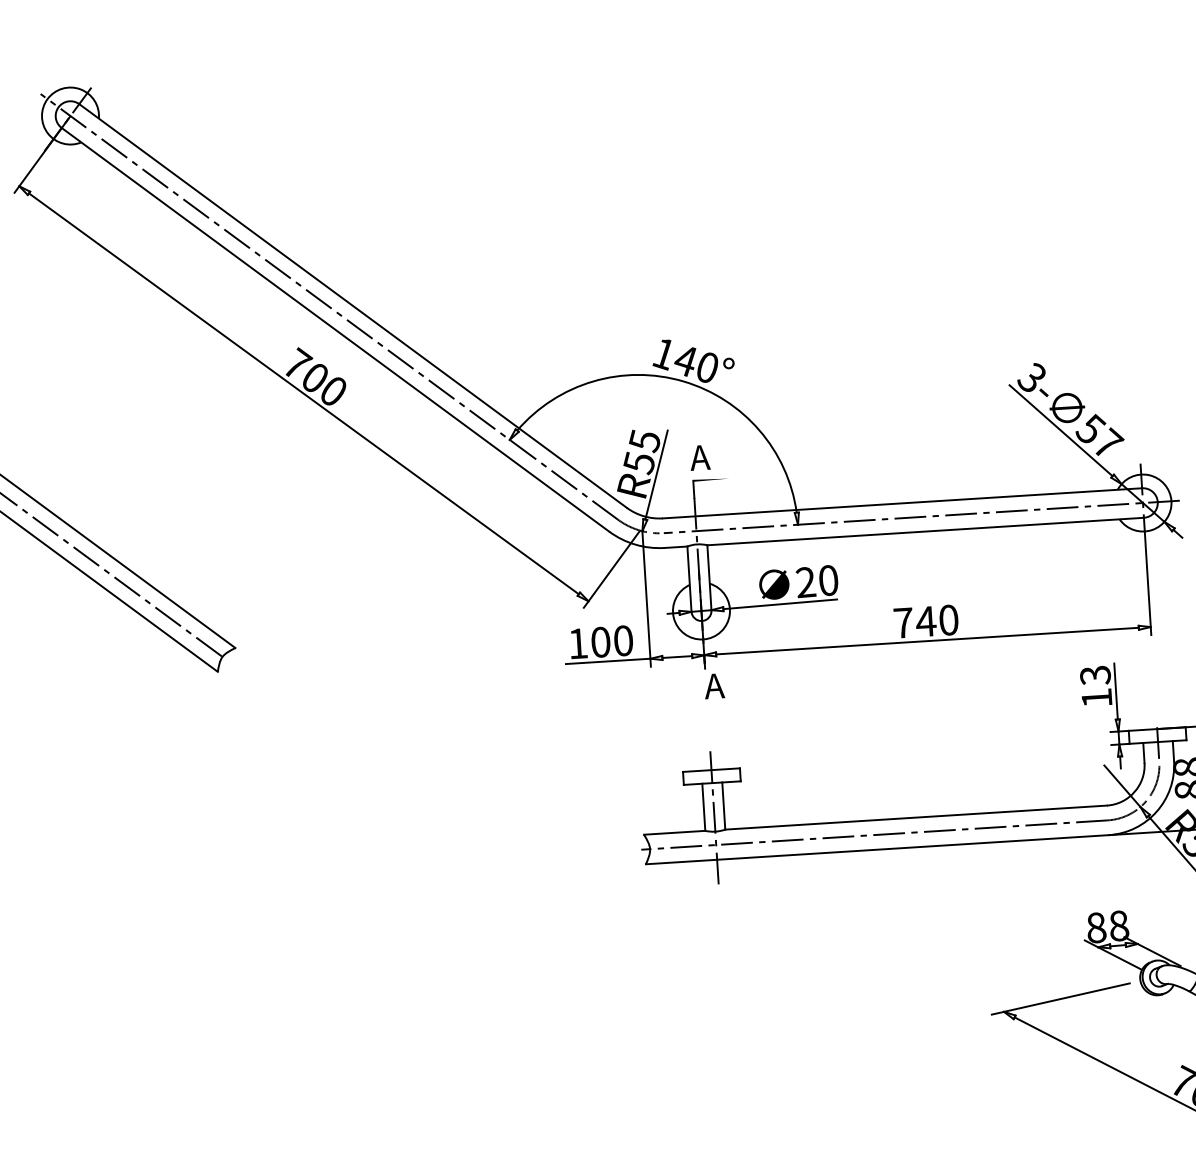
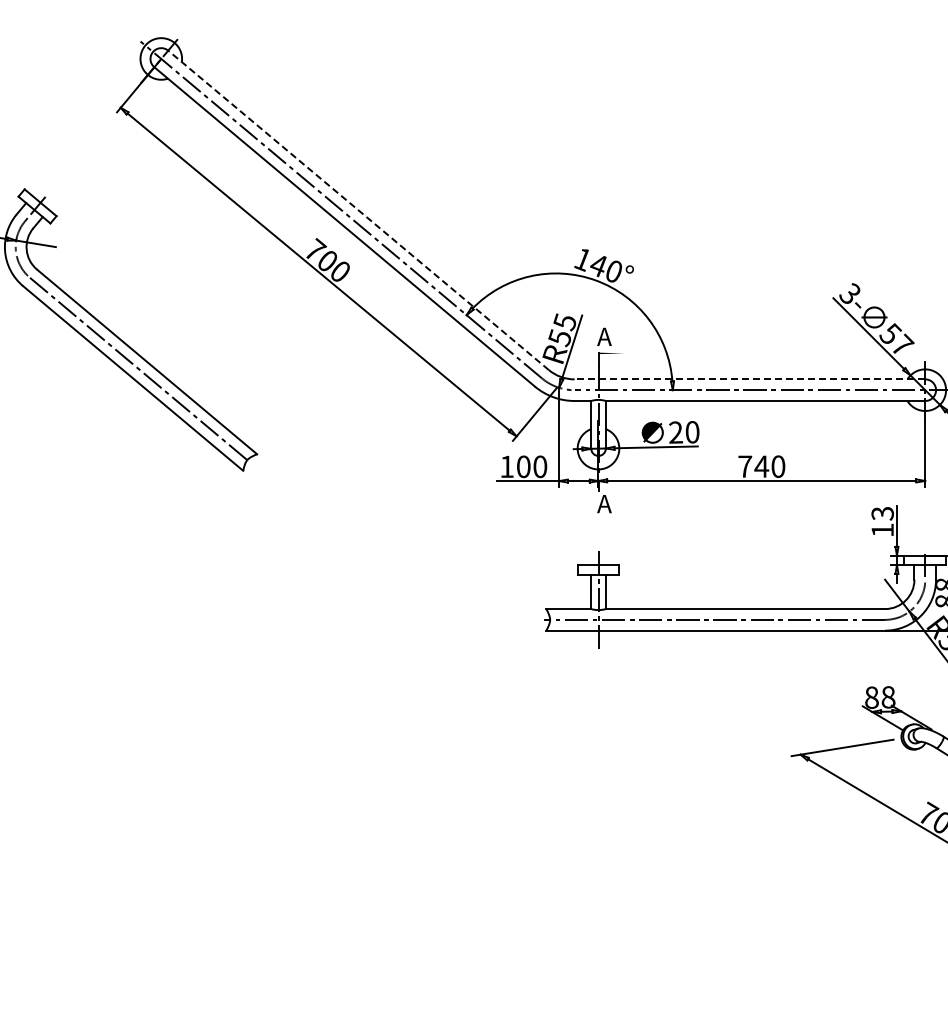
line: (353, 306) -> (358, 210), solid -> dashed
line: (901, 503) -> (749, 379), solid -> dashed

